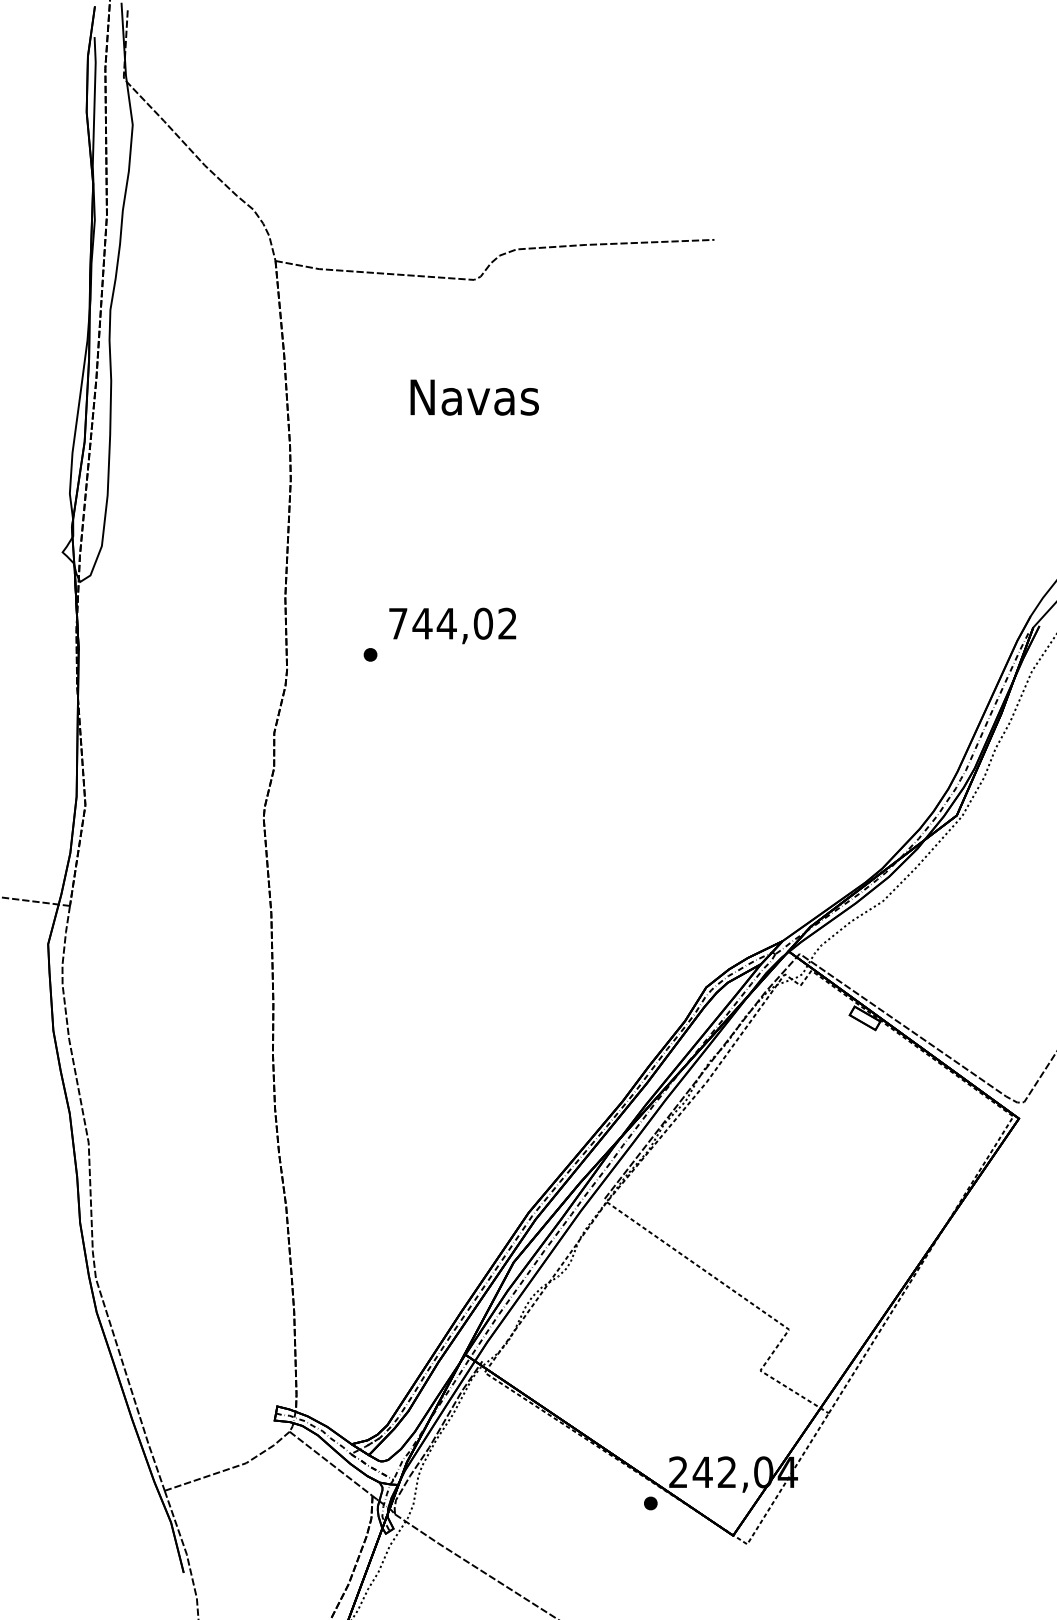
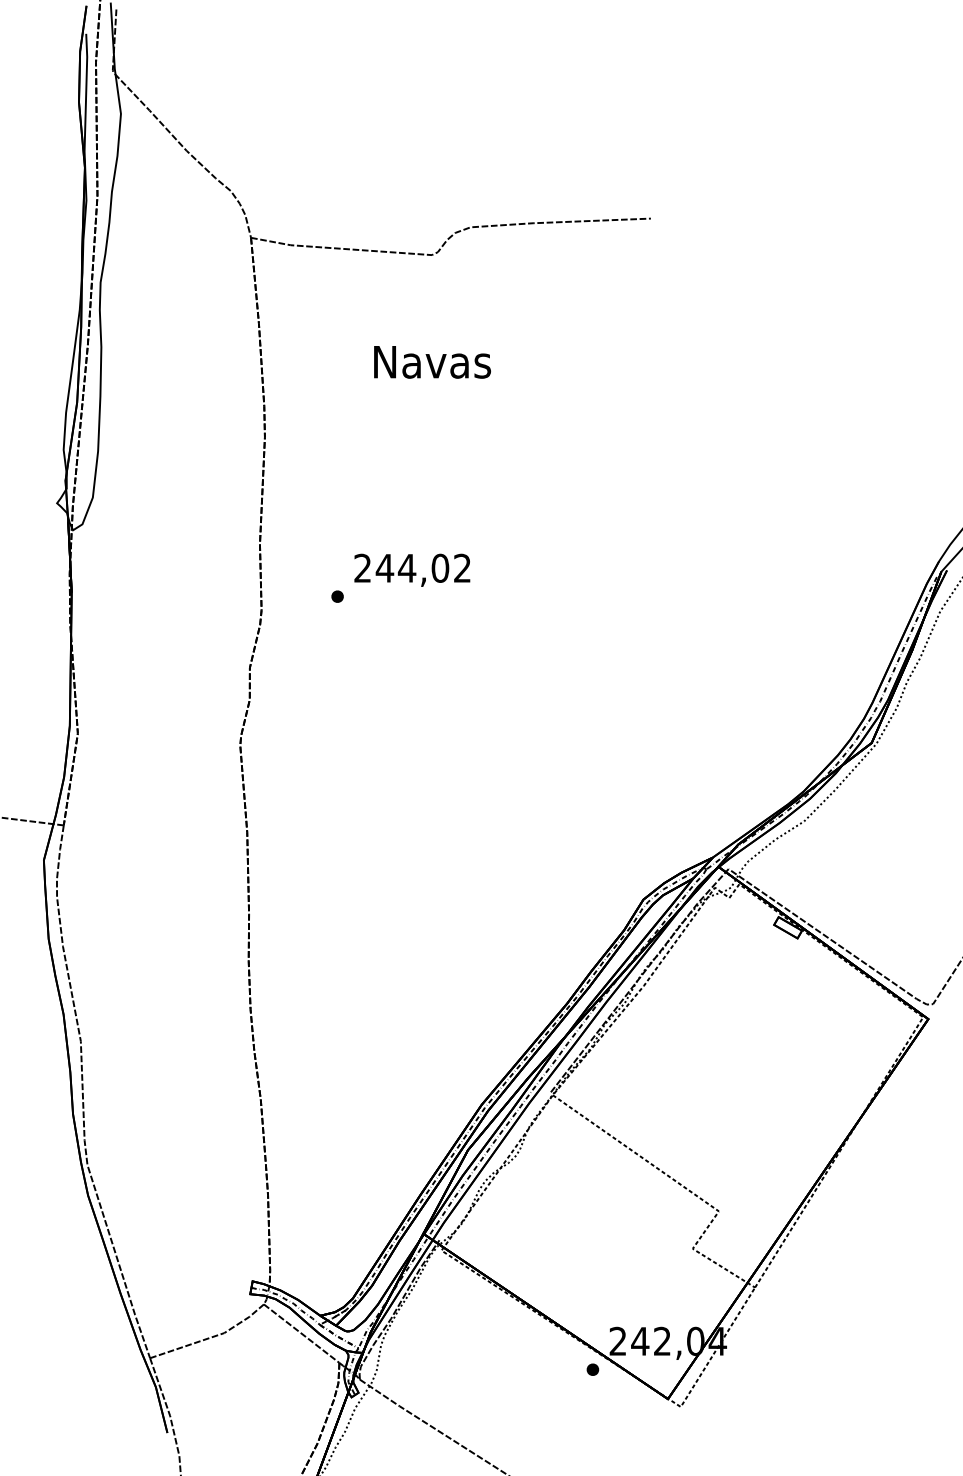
text: (398, 623) -> (363, 568), 744,02 -> 244,02

